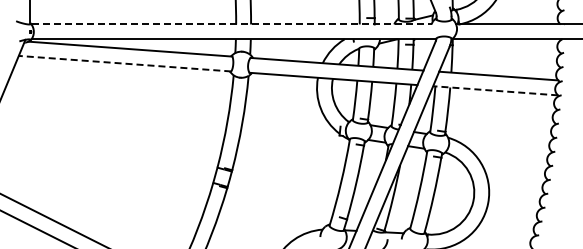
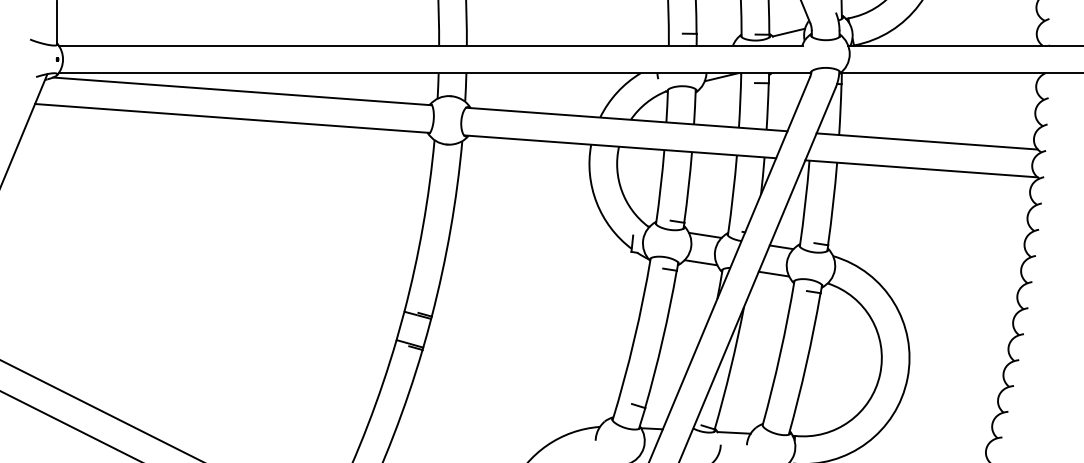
line: (232, 24) -> (432, 45), dashed -> solid
line: (124, 63) -> (231, 118), dashed -> solid
line: (495, 90) -> (921, 168), dashed -> solid

